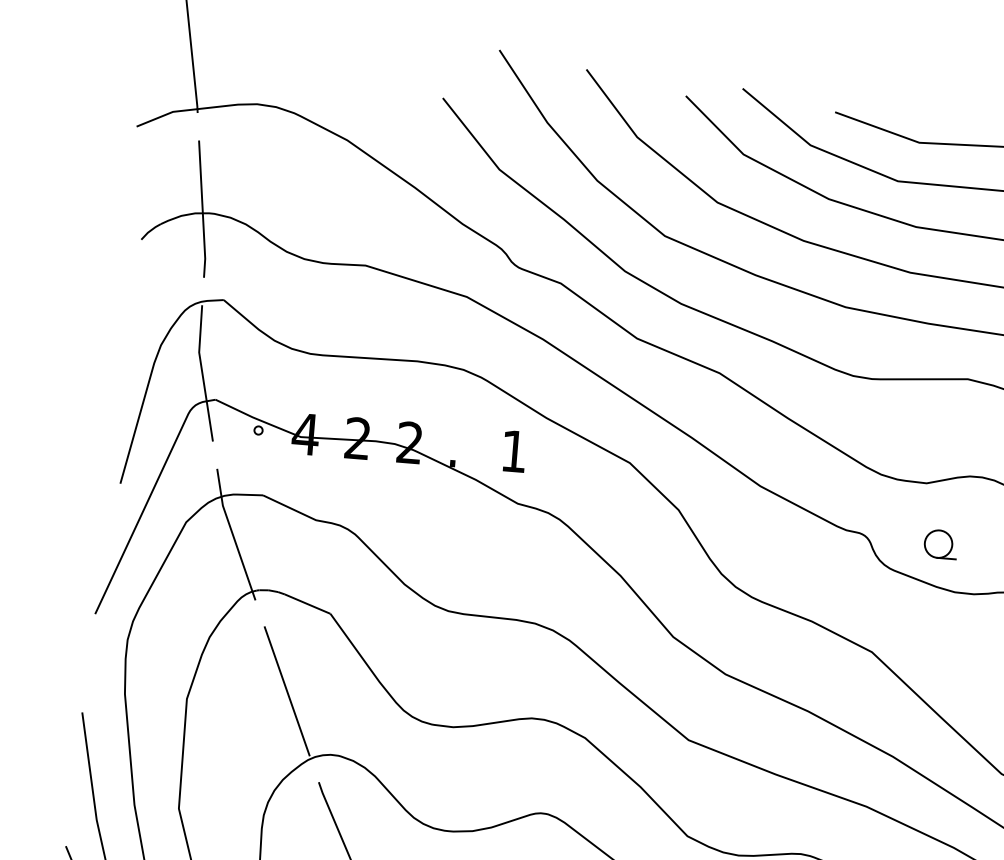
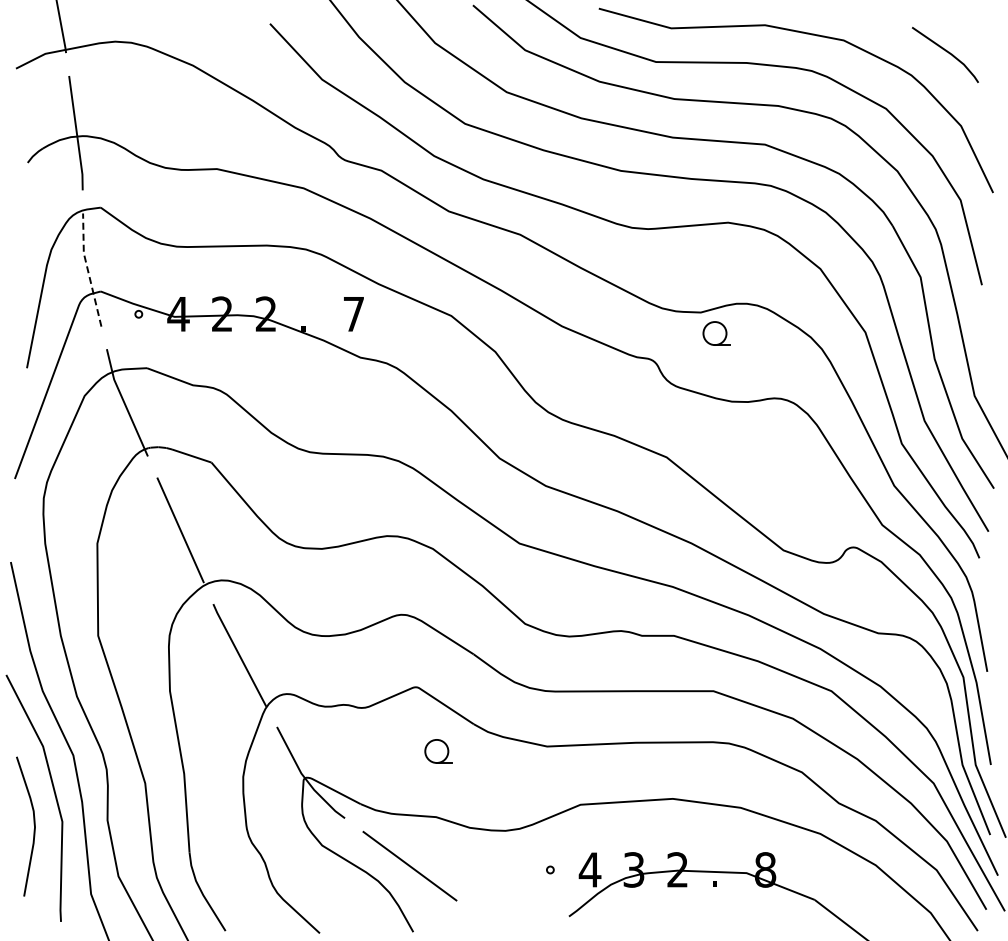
line: (201, 372) -> (87, 269), solid -> dashed
text: (513, 451) -> (353, 314), 1 -> 7
part: (940, 544) -> (716, 333), moved

